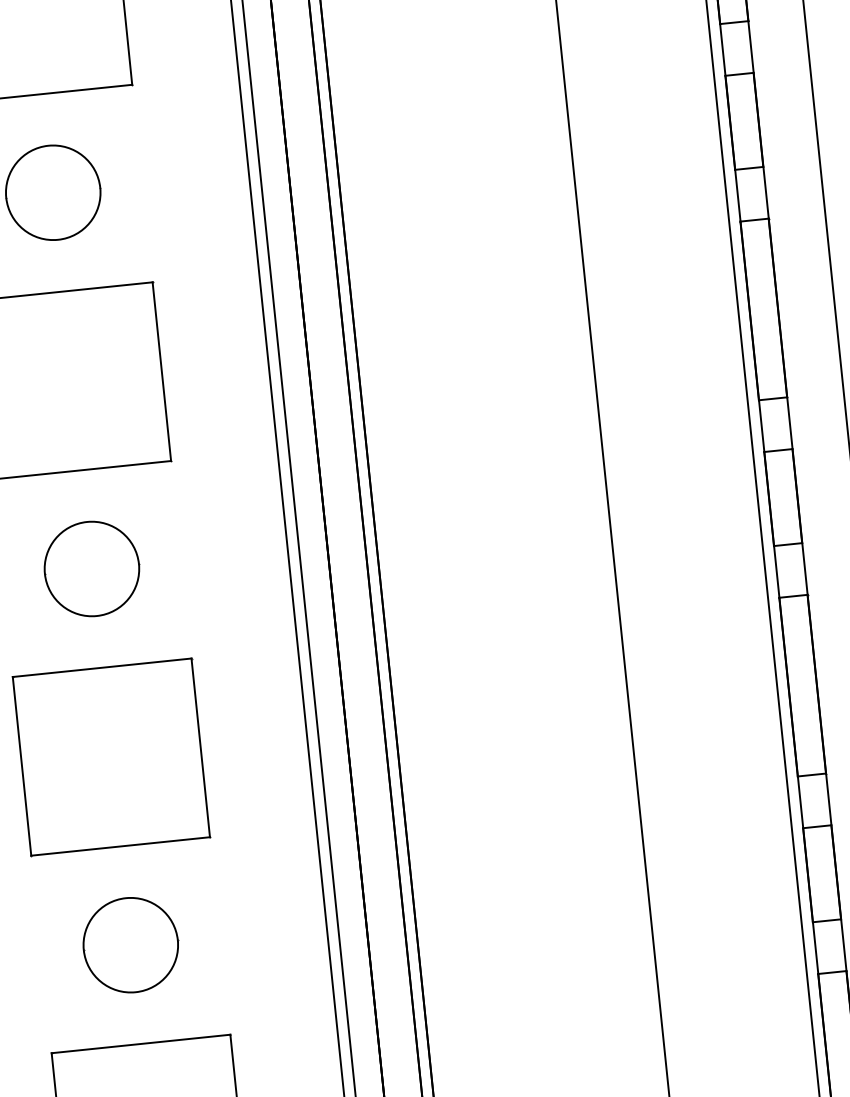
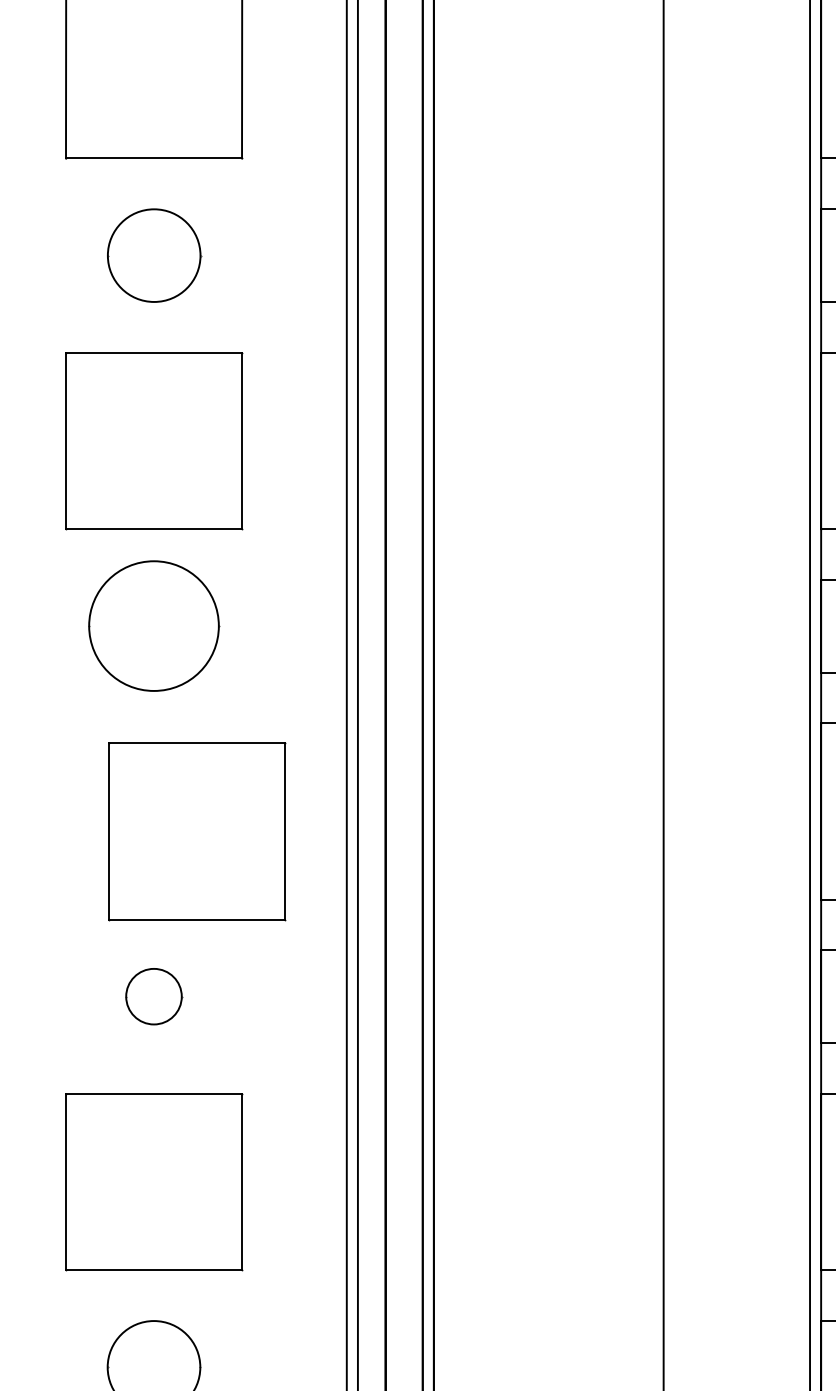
part: (91, 569) -> (153, 626), size x1.4
part: (111, 757) -> (197, 831), moved
part: (130, 944) -> (153, 996), size x0.6

